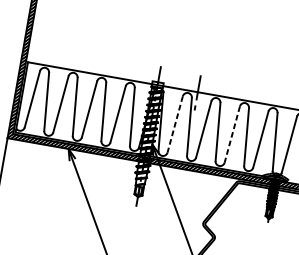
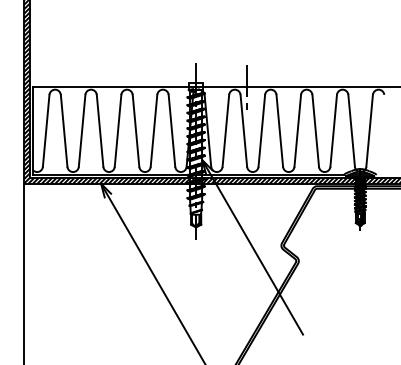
line: (174, 124) -> (225, 131), dashed -> solid
line: (232, 135) -> (297, 131), dashed -> solid

